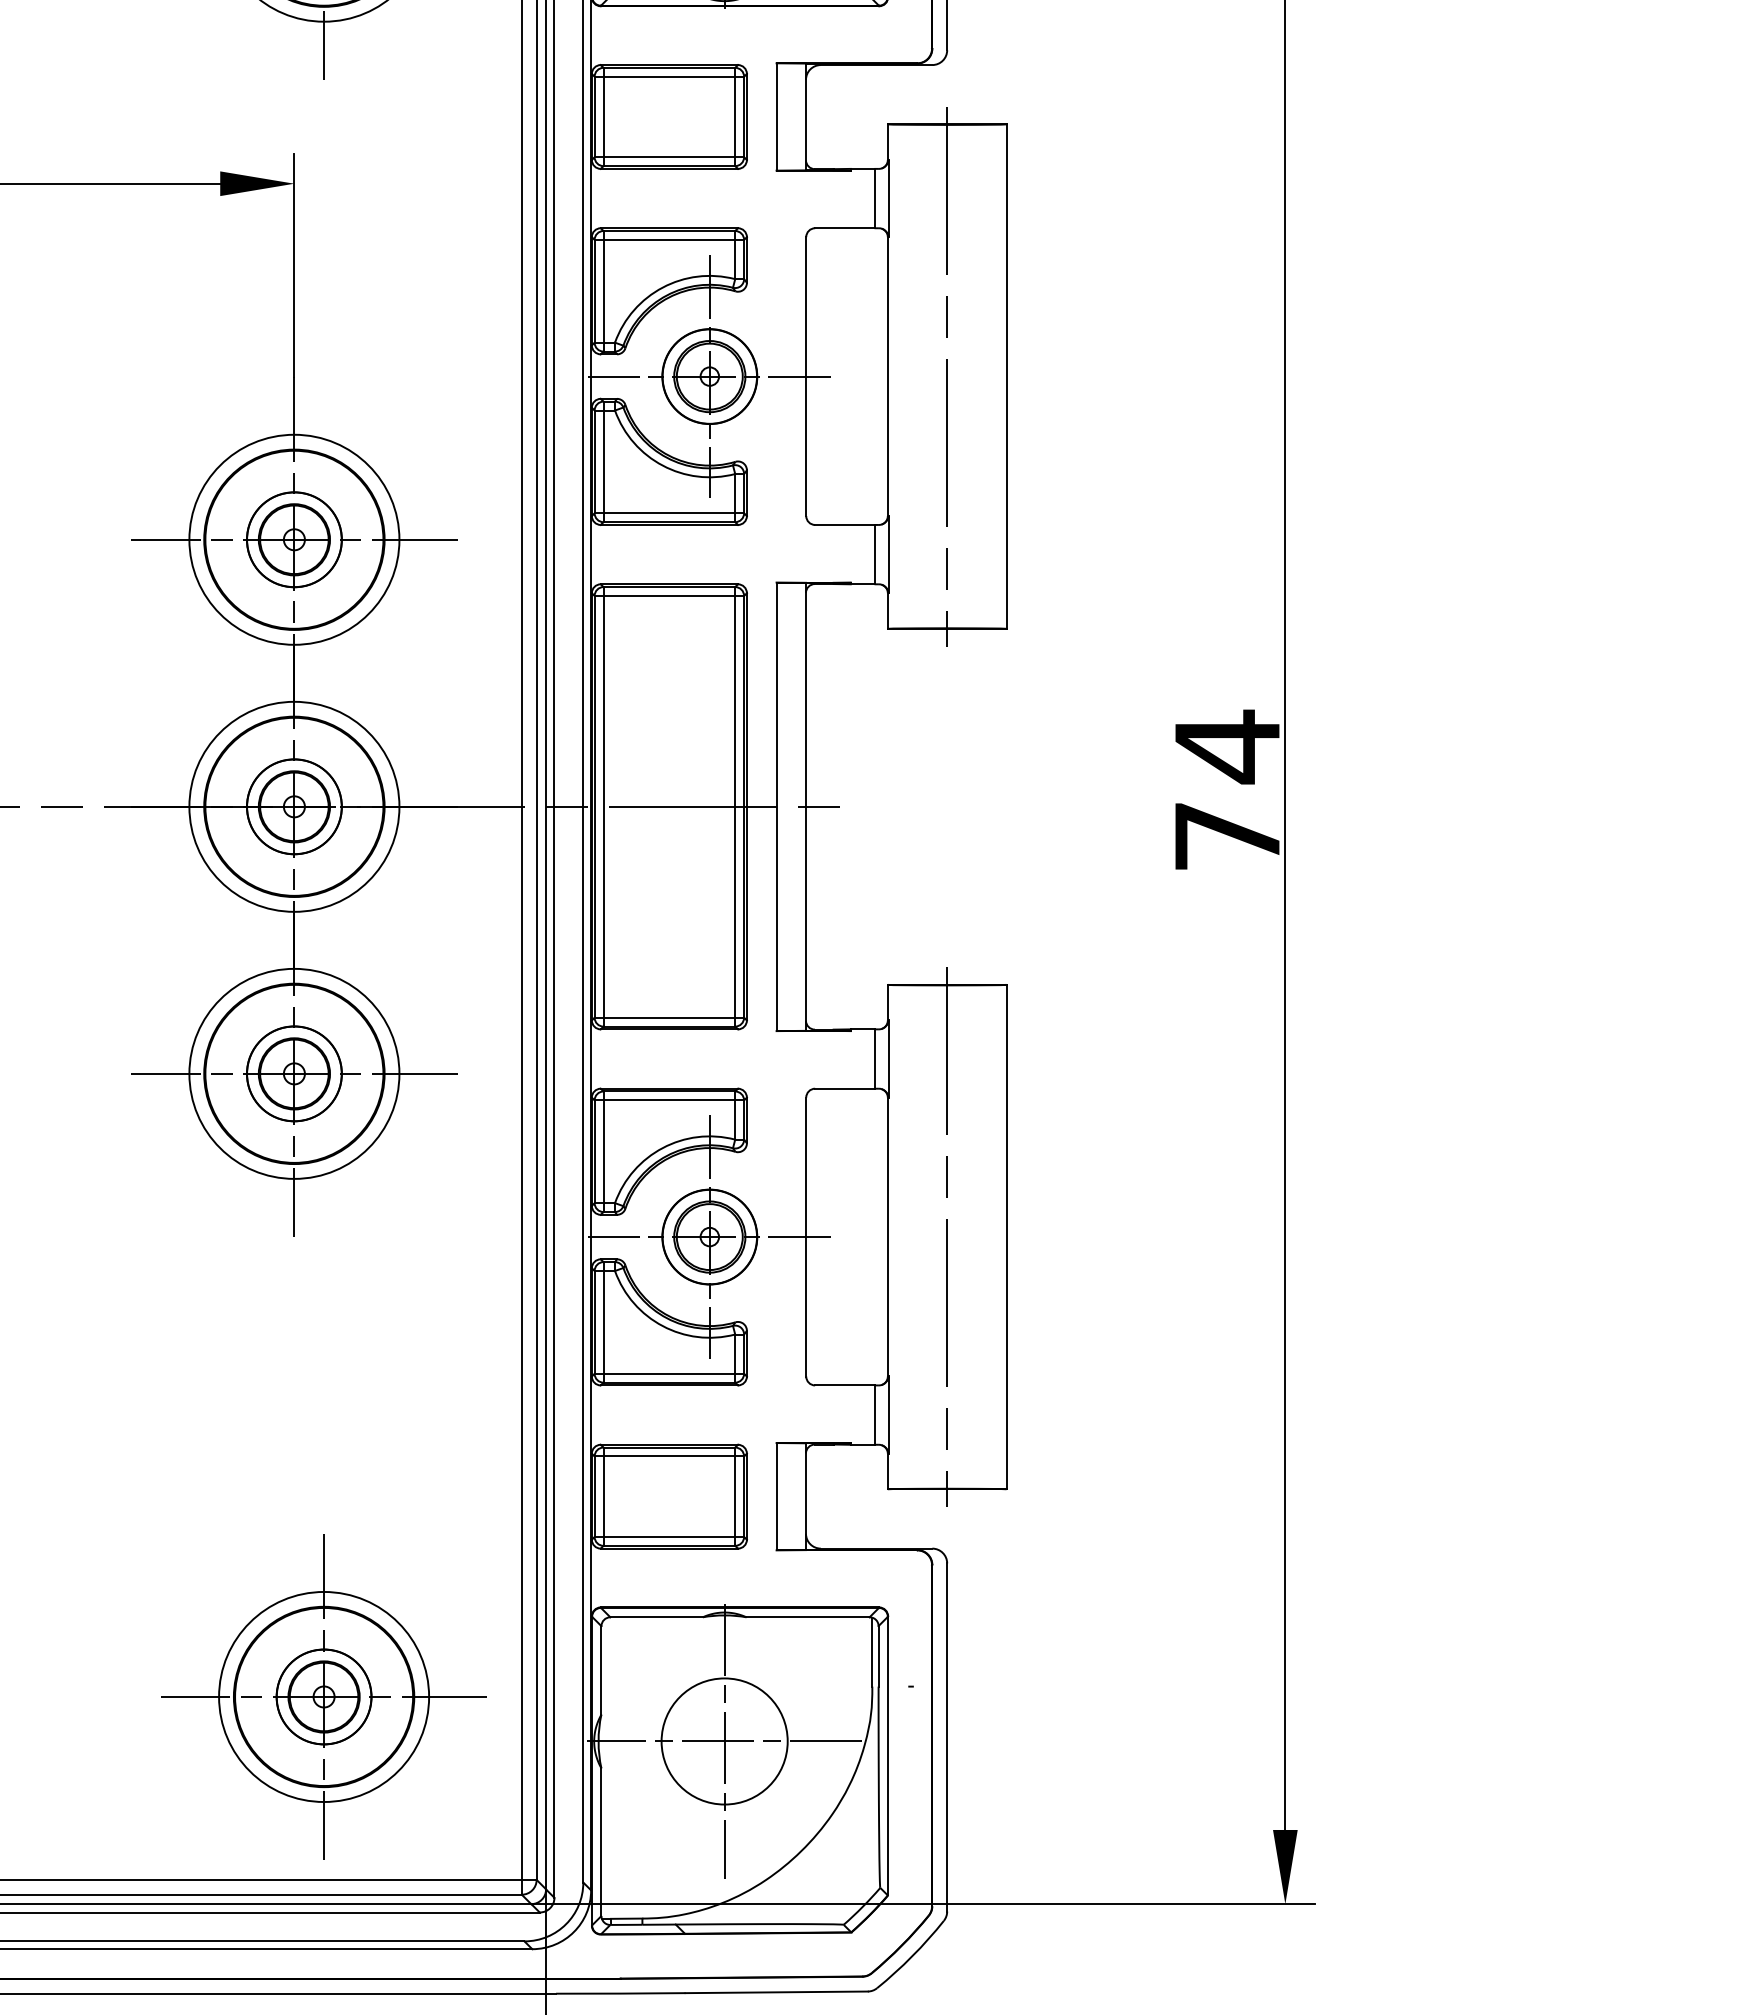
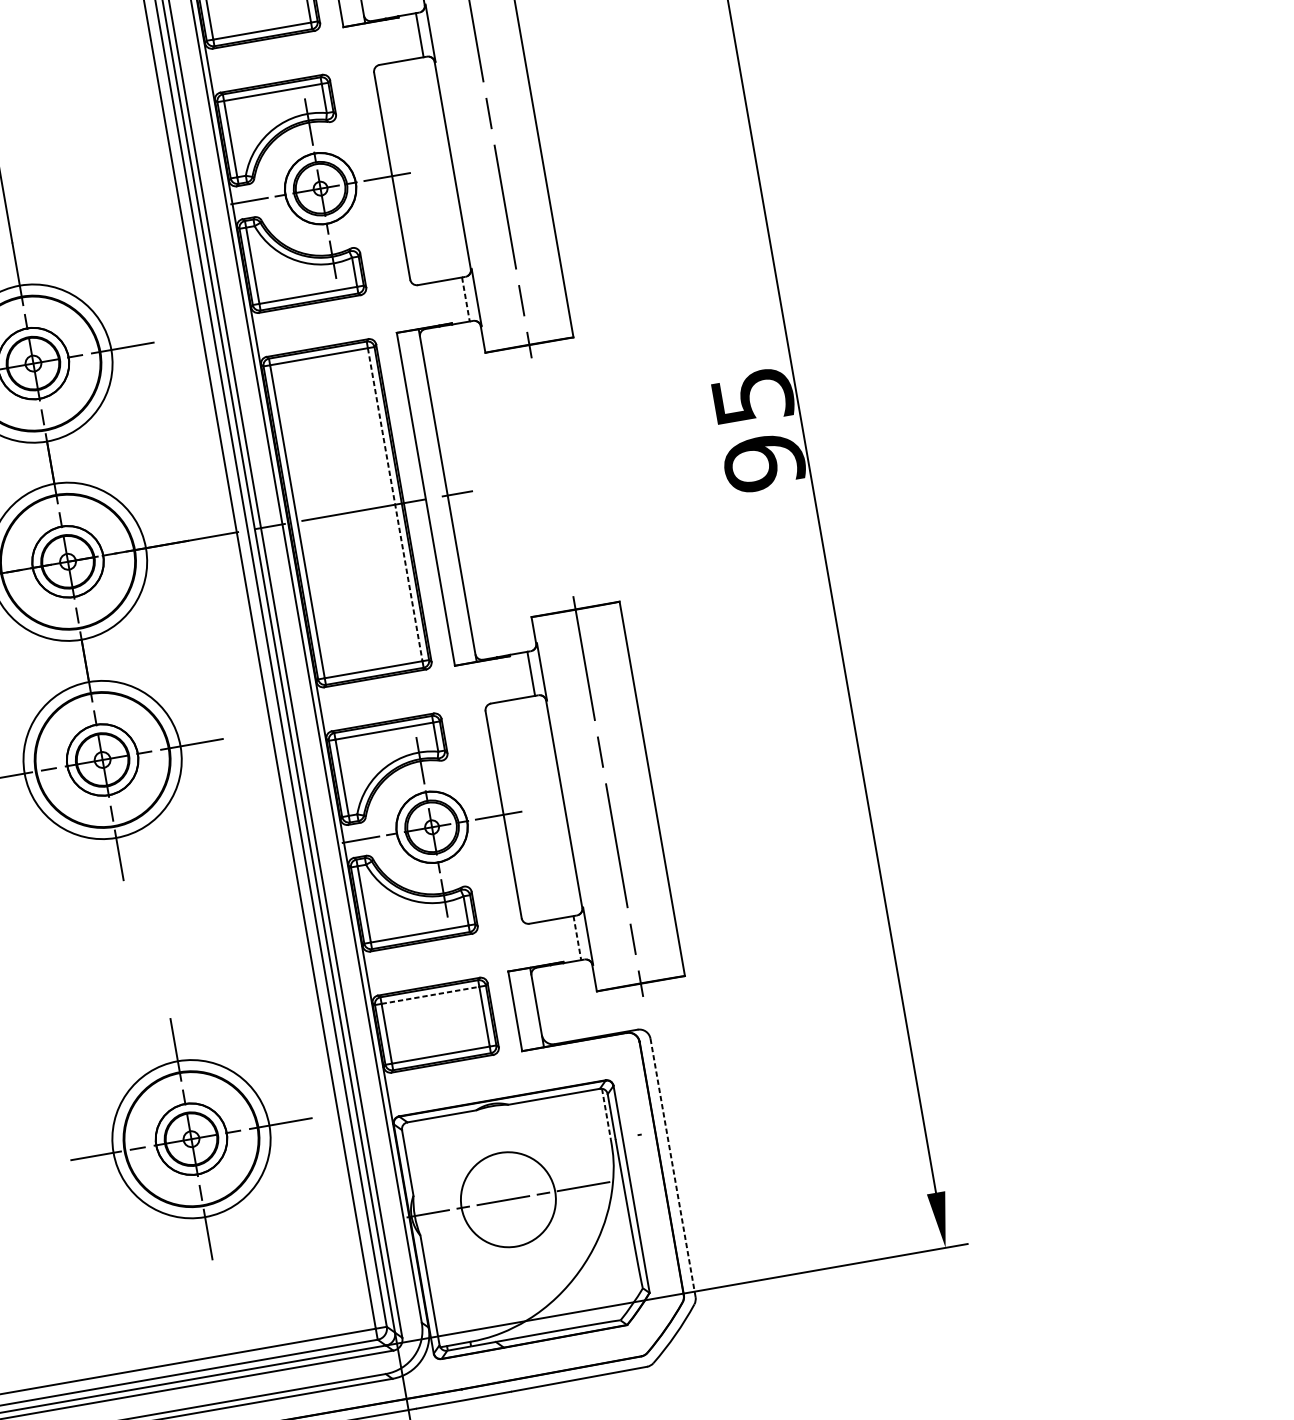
line: (874, 554) -> (465, 299), solid -> dashed
text: (1227, 790) -> (758, 428), 74 -> 95
line: (735, 806) -> (395, 504), solid -> dashed
line: (874, 1415) -> (577, 938), solid -> dashed
line: (669, 1456) -> (430, 995), solid -> dashed
line: (872, 1652) -> (606, 1114), solid -> dashed
part: (323, 1696) -> (191, 1138), moved
line: (947, 1737) -> (673, 1167), solid -> dashed
line: (724, 1741) -> (508, 1199), removed

